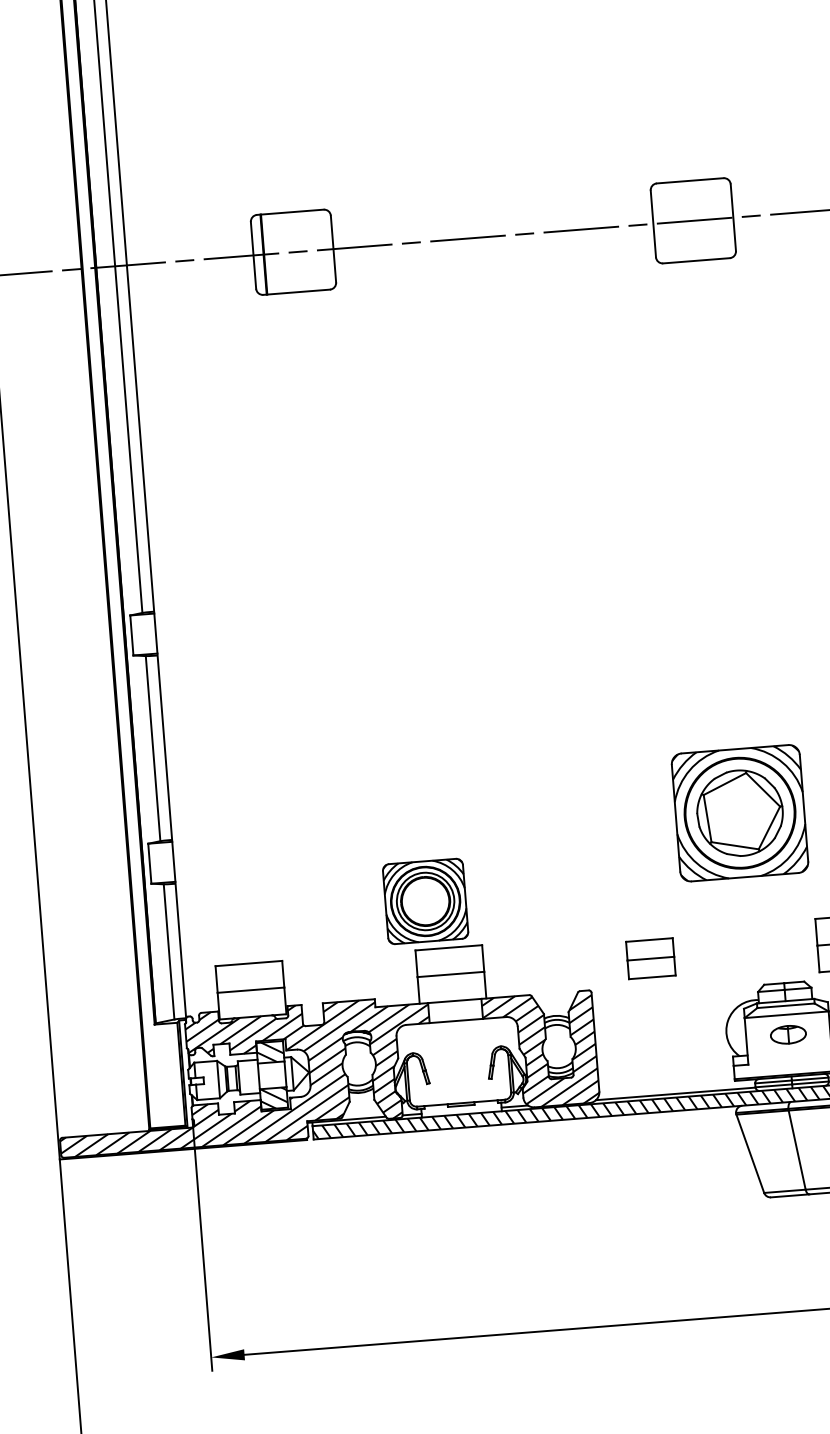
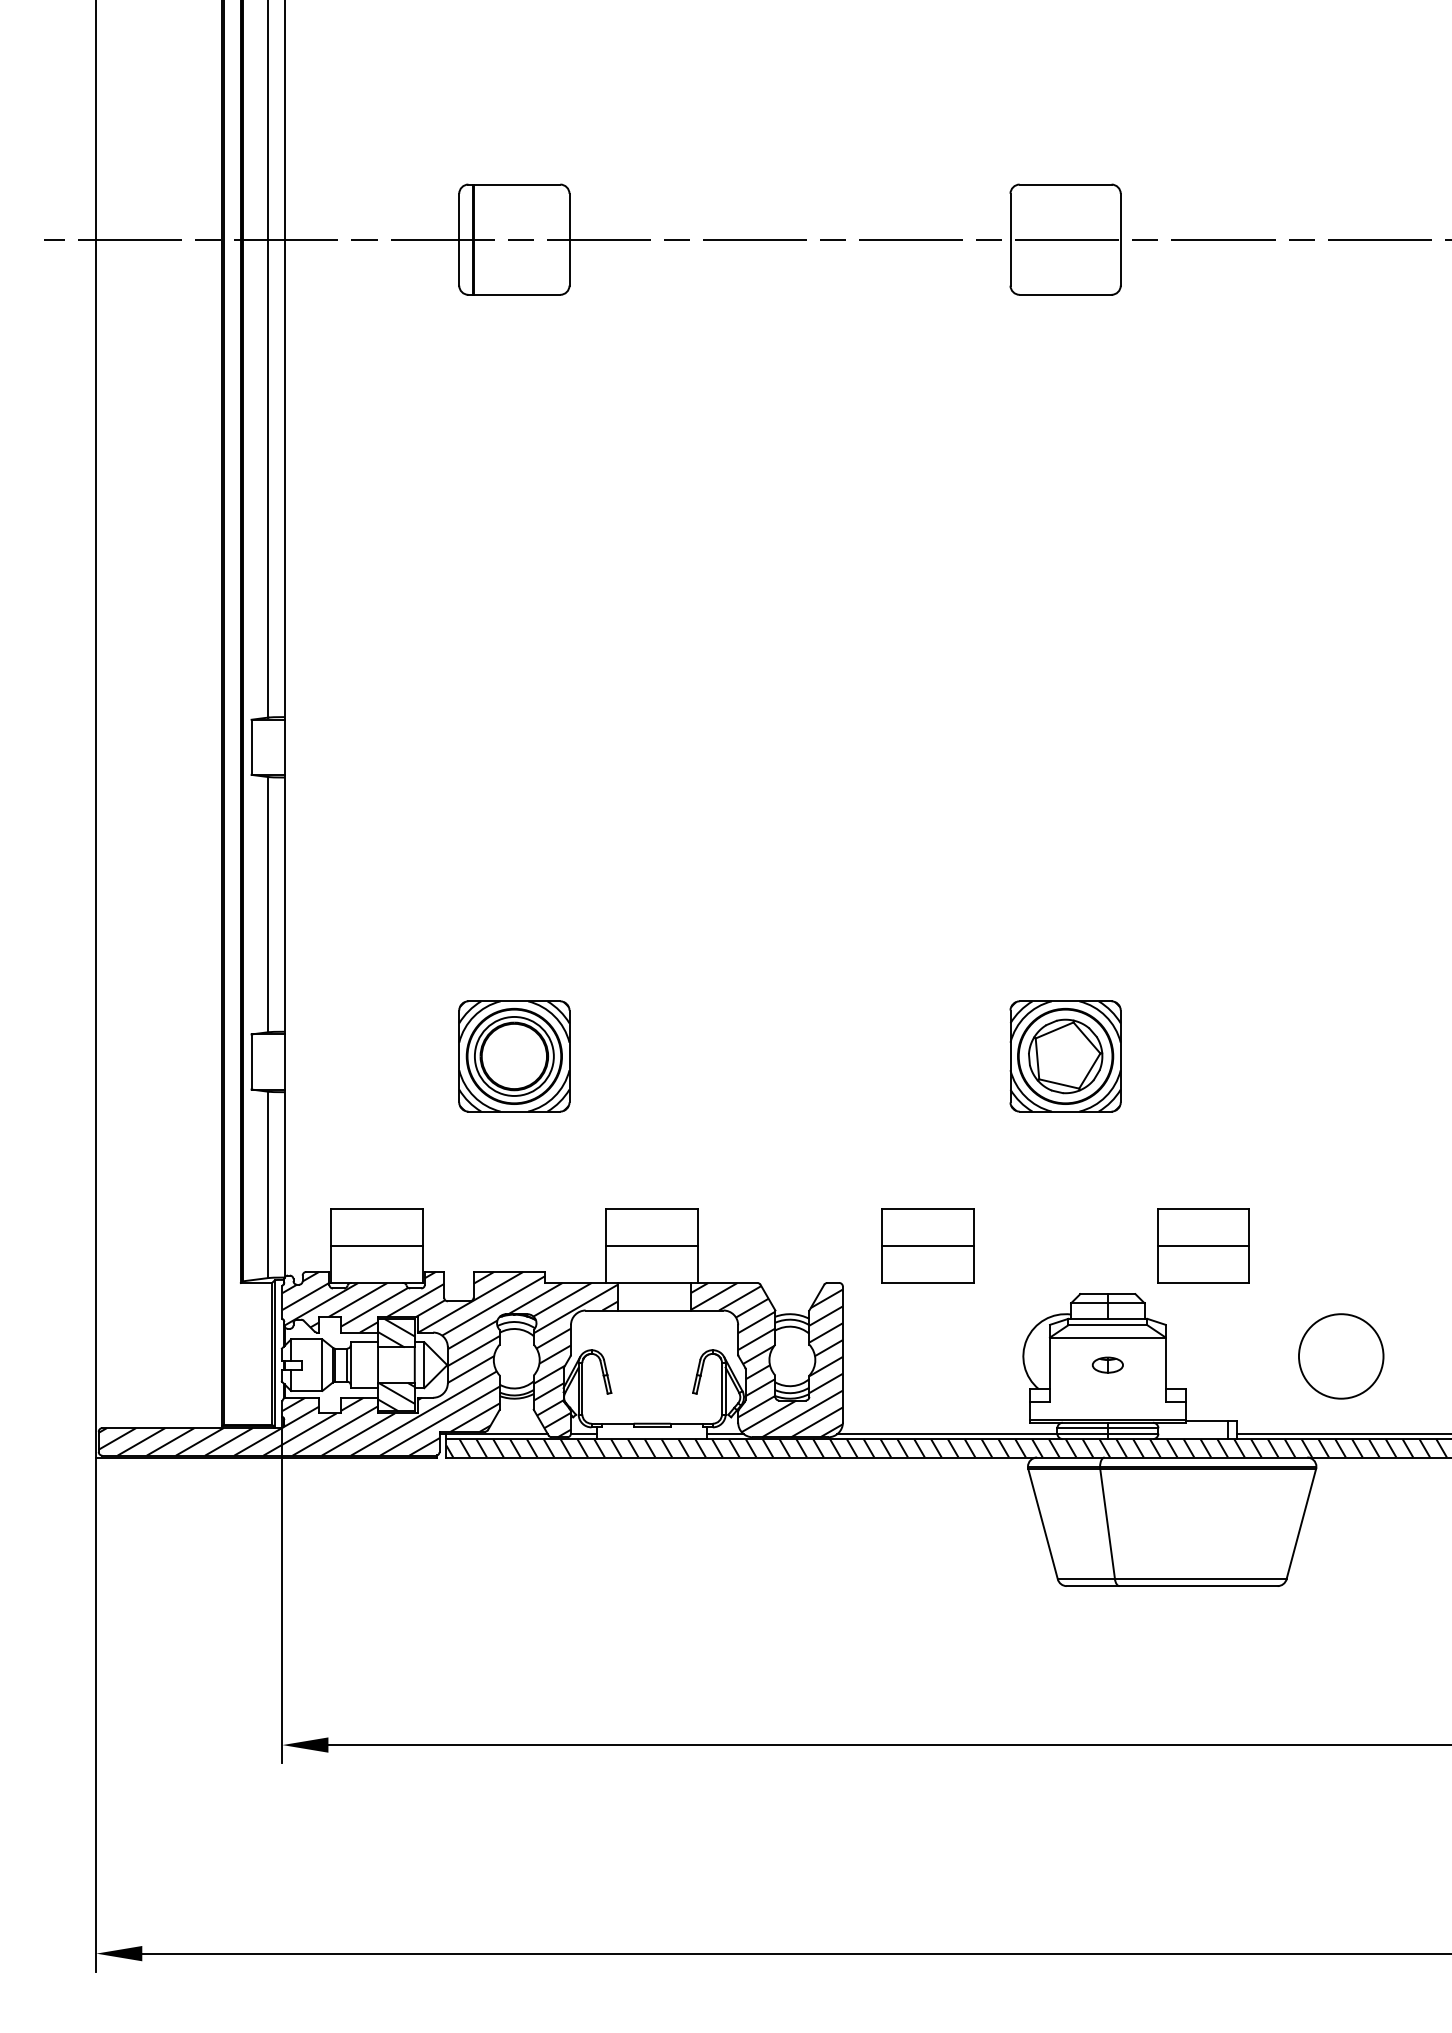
part: (739, 813) -> (1065, 1056), size x0.62
part: (425, 901) -> (514, 1056), moved
part: (650, 958) -> (927, 1245), size x1.43
part: (787, 1034) -> (1107, 1364), size x0.62

